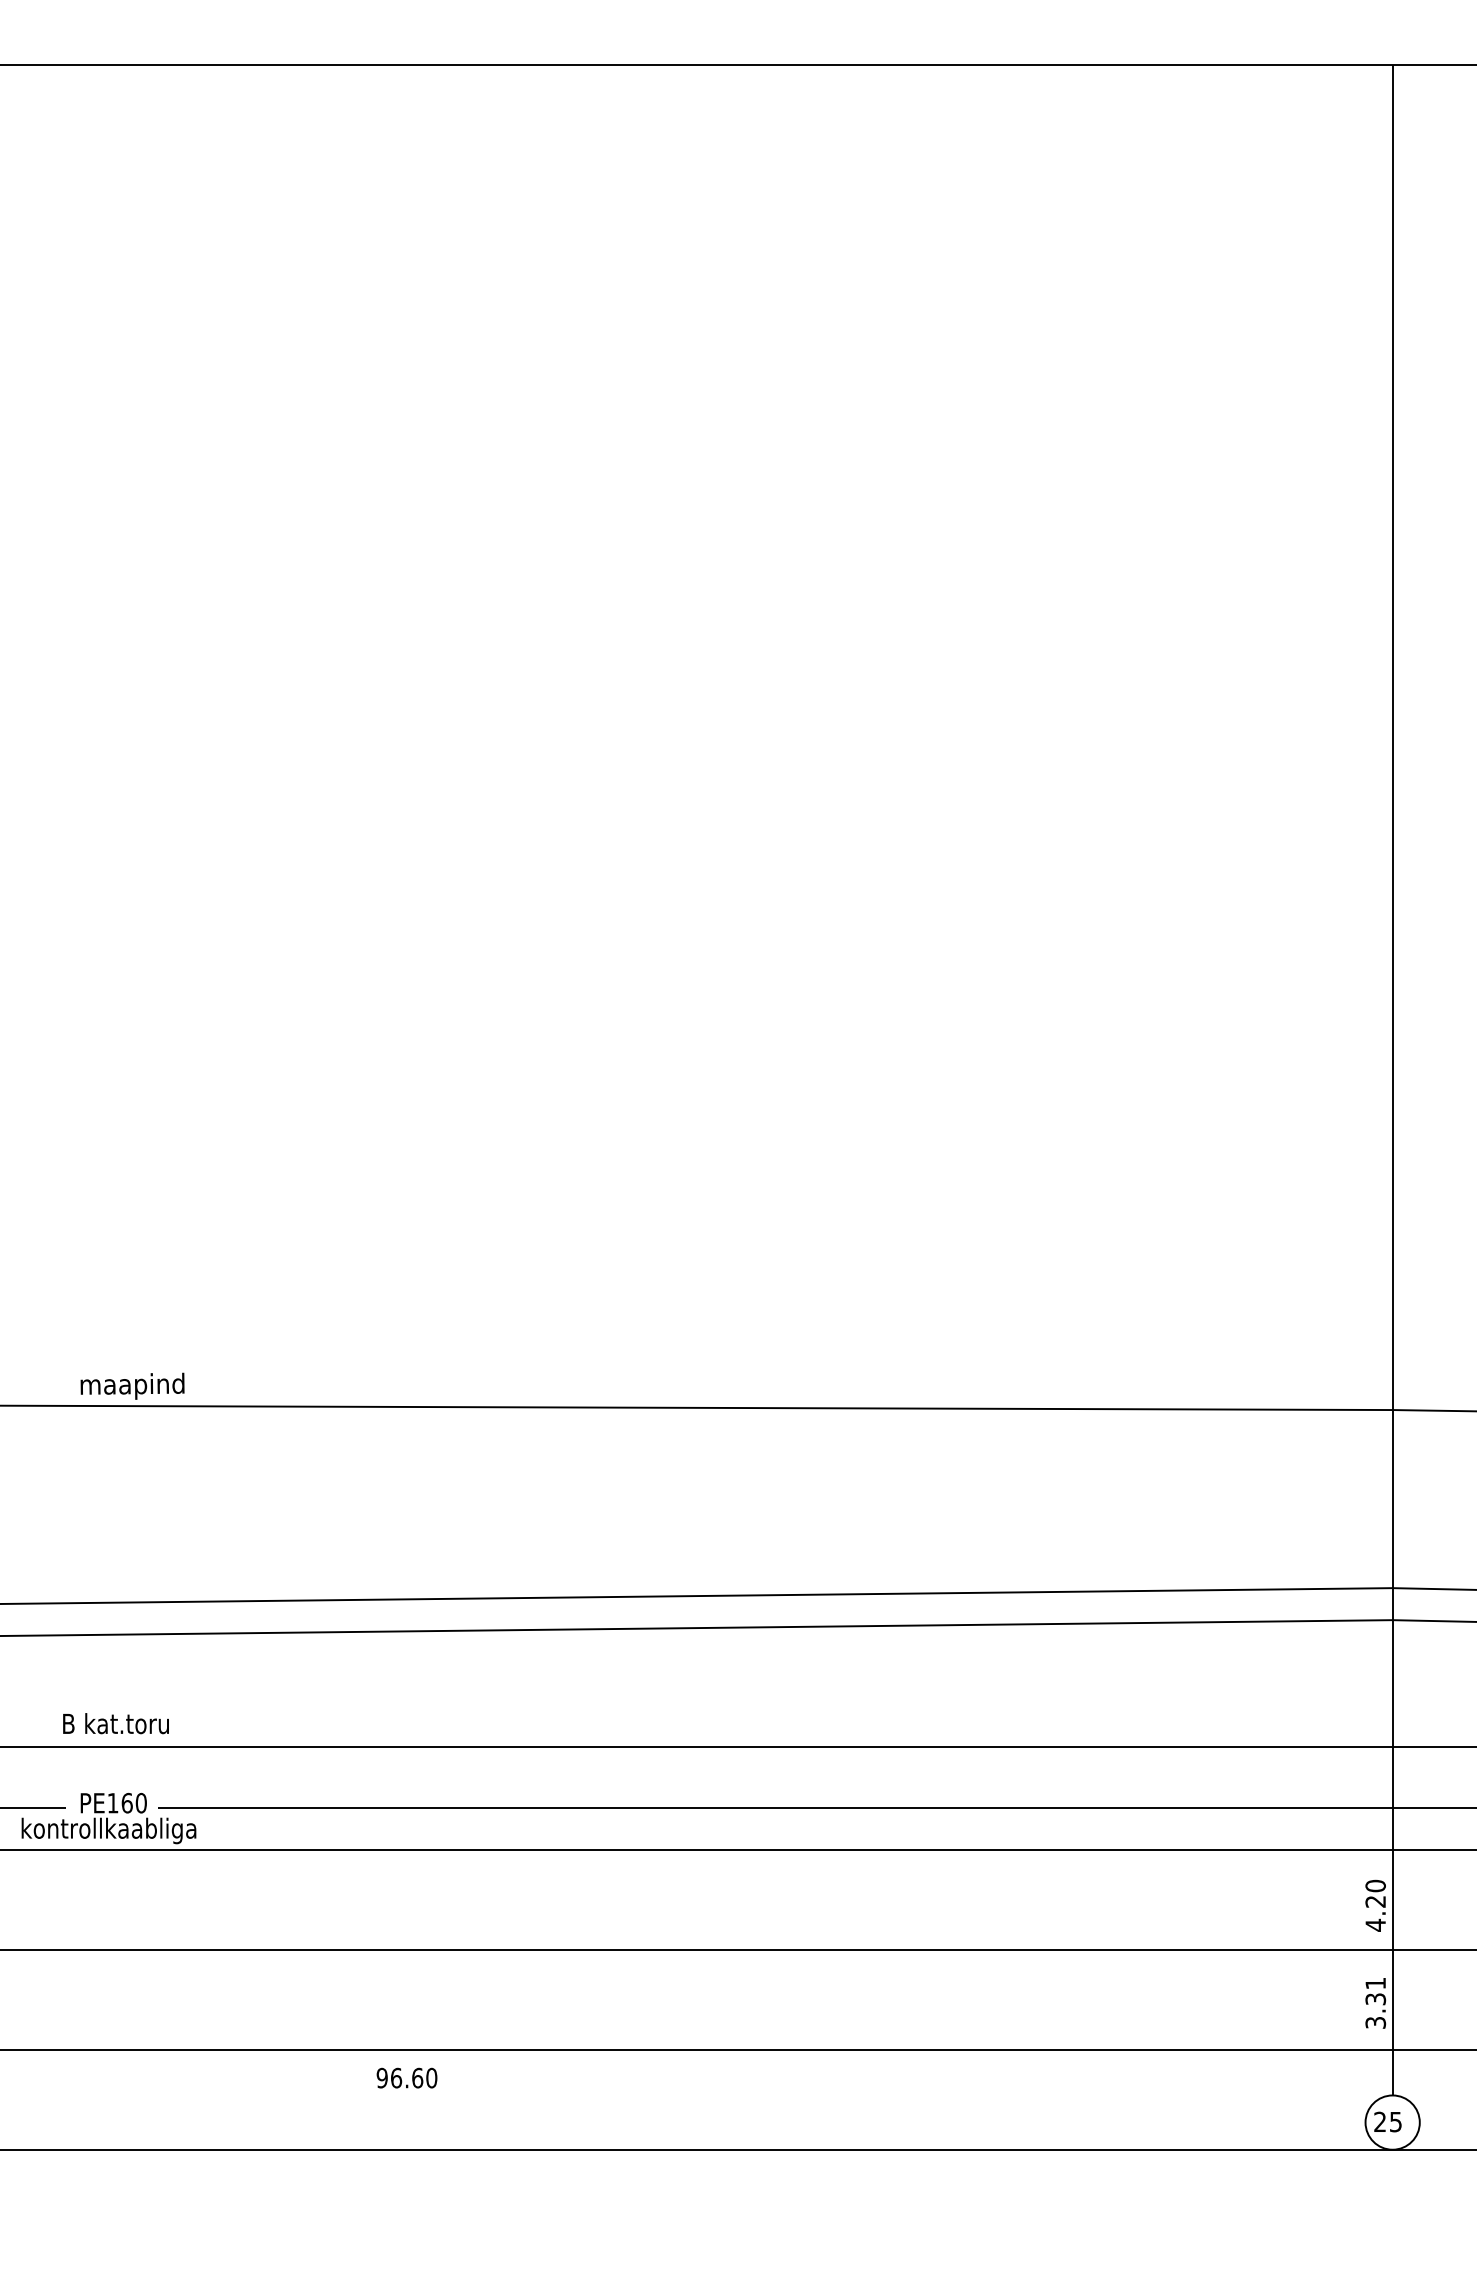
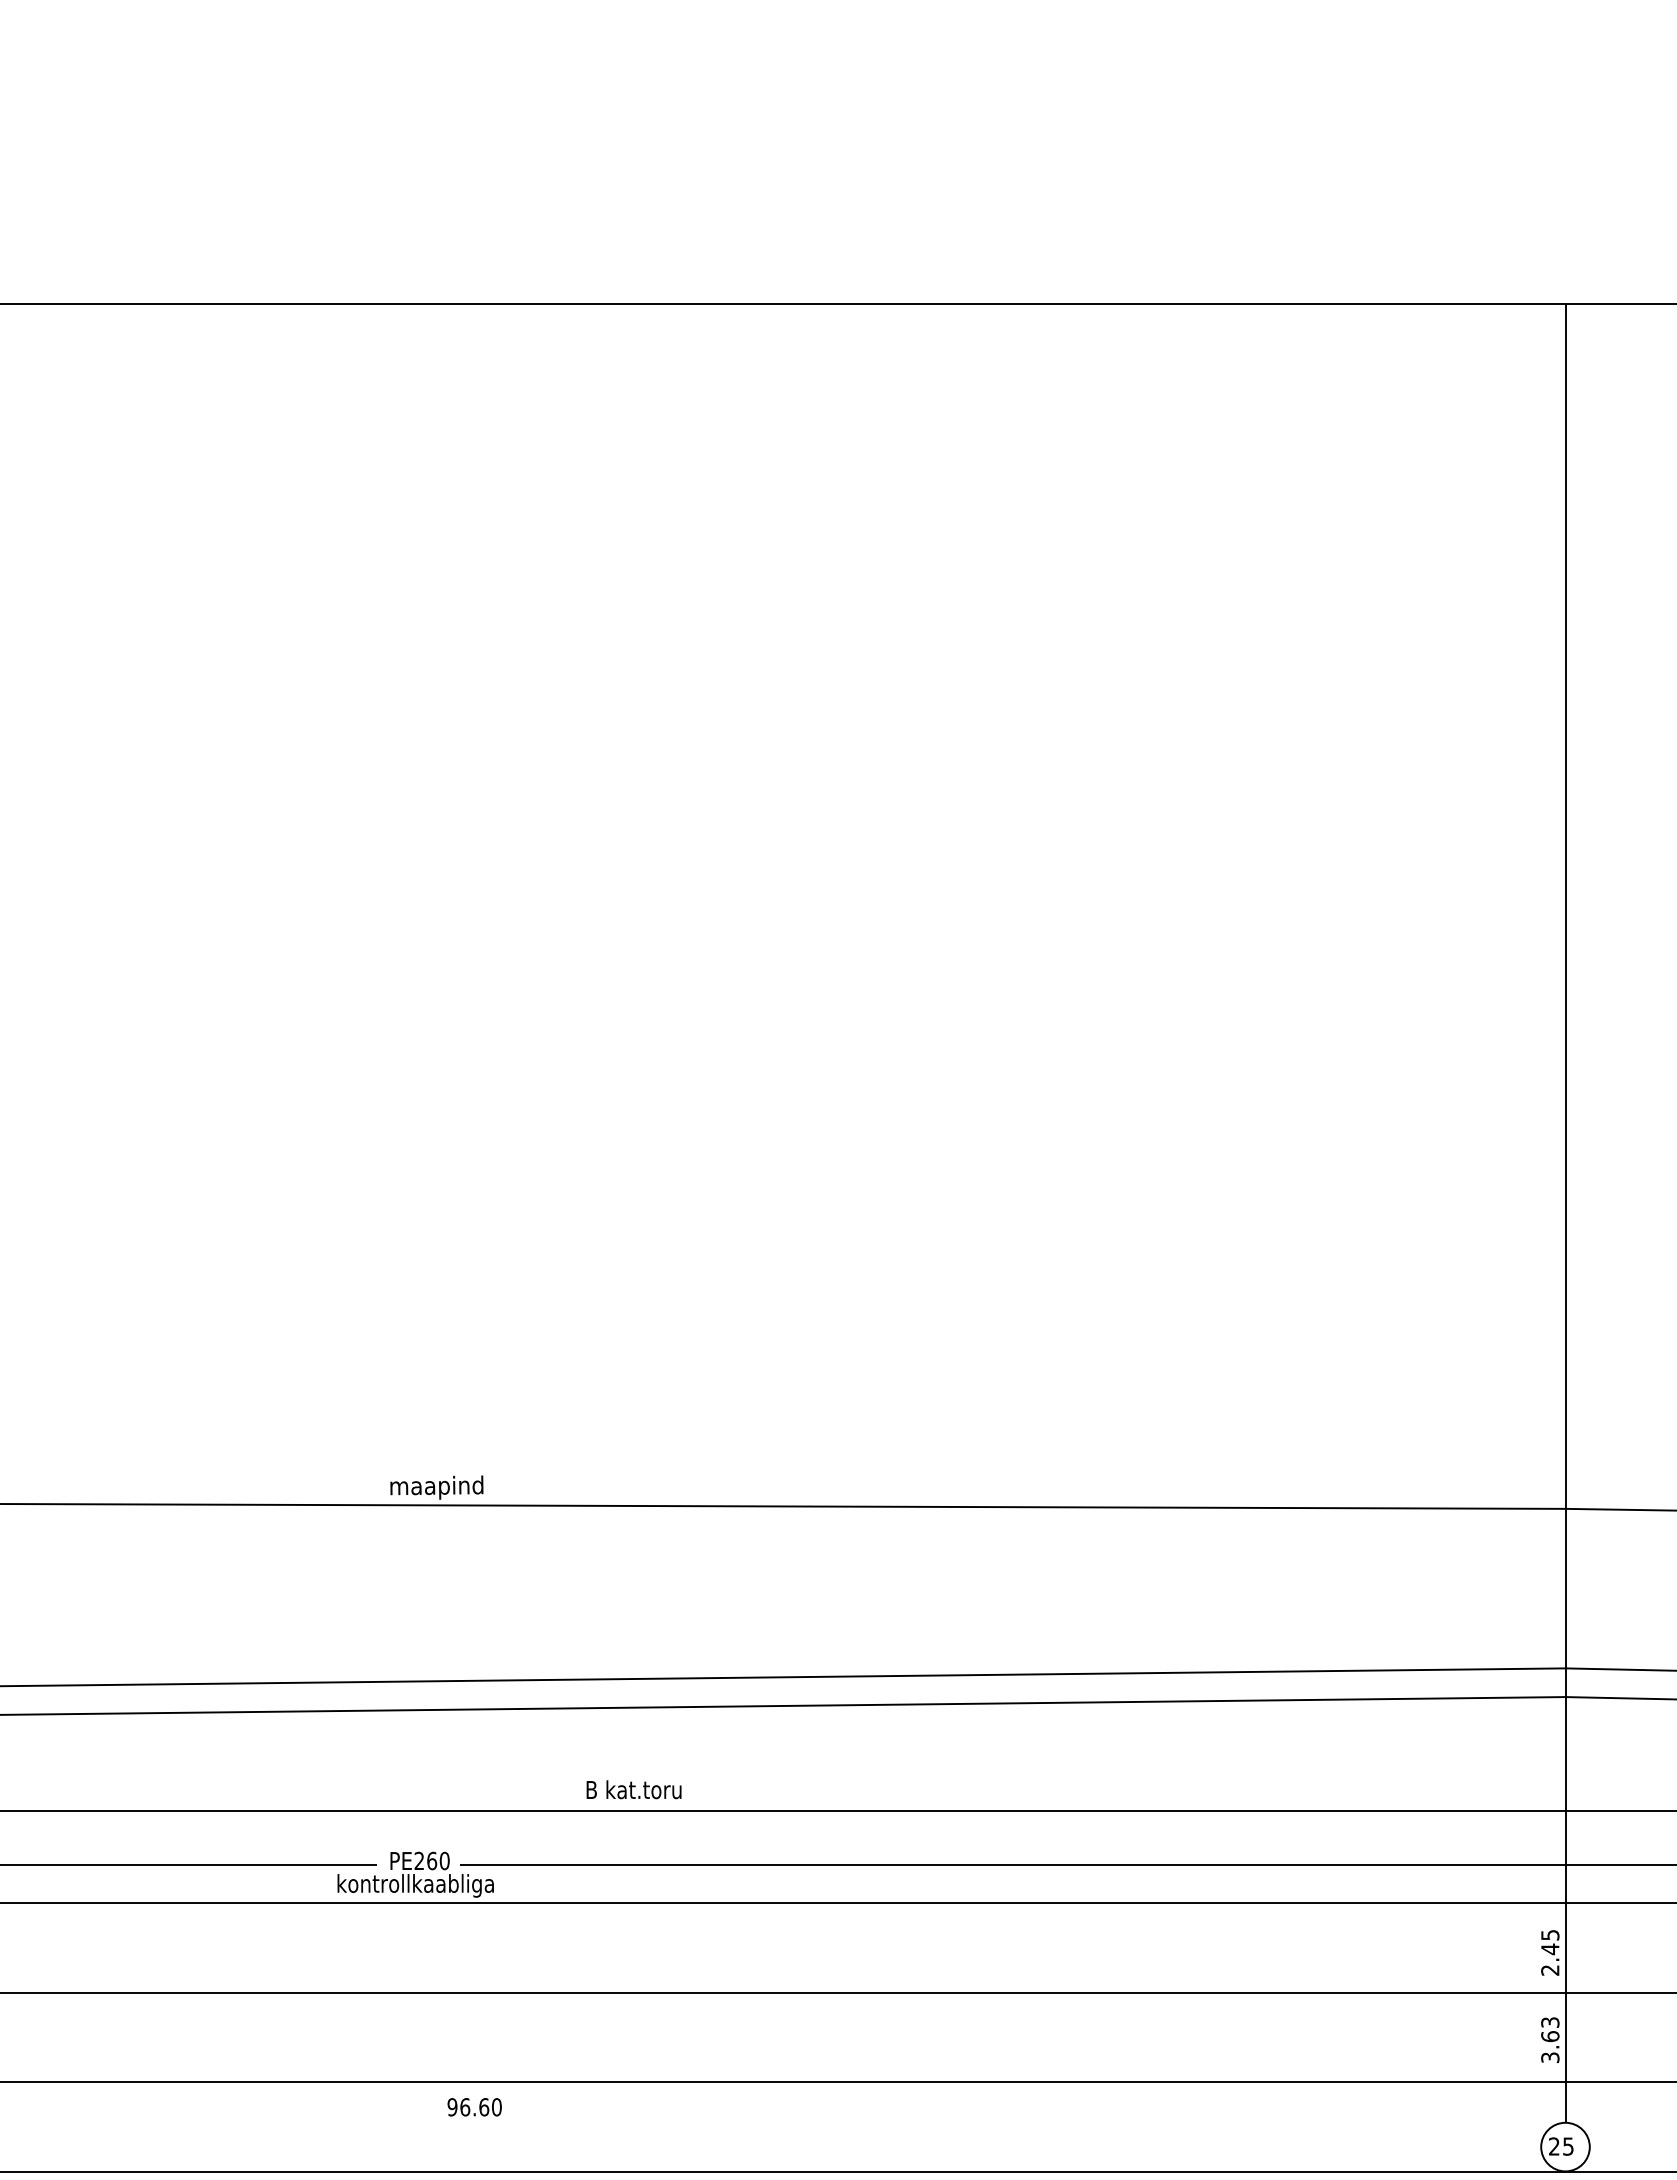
text: (115, 1723) -> (633, 1789), moved
text: (112, 1802) -> (418, 1860), PE160 -> PE260
text: (1375, 1905) -> (1550, 1952), 4.20 -> 2.45
text: (1375, 1991) -> (1550, 2029), 3.31 -> 3.63
text: (406, 2078) -> (474, 2107), moved

